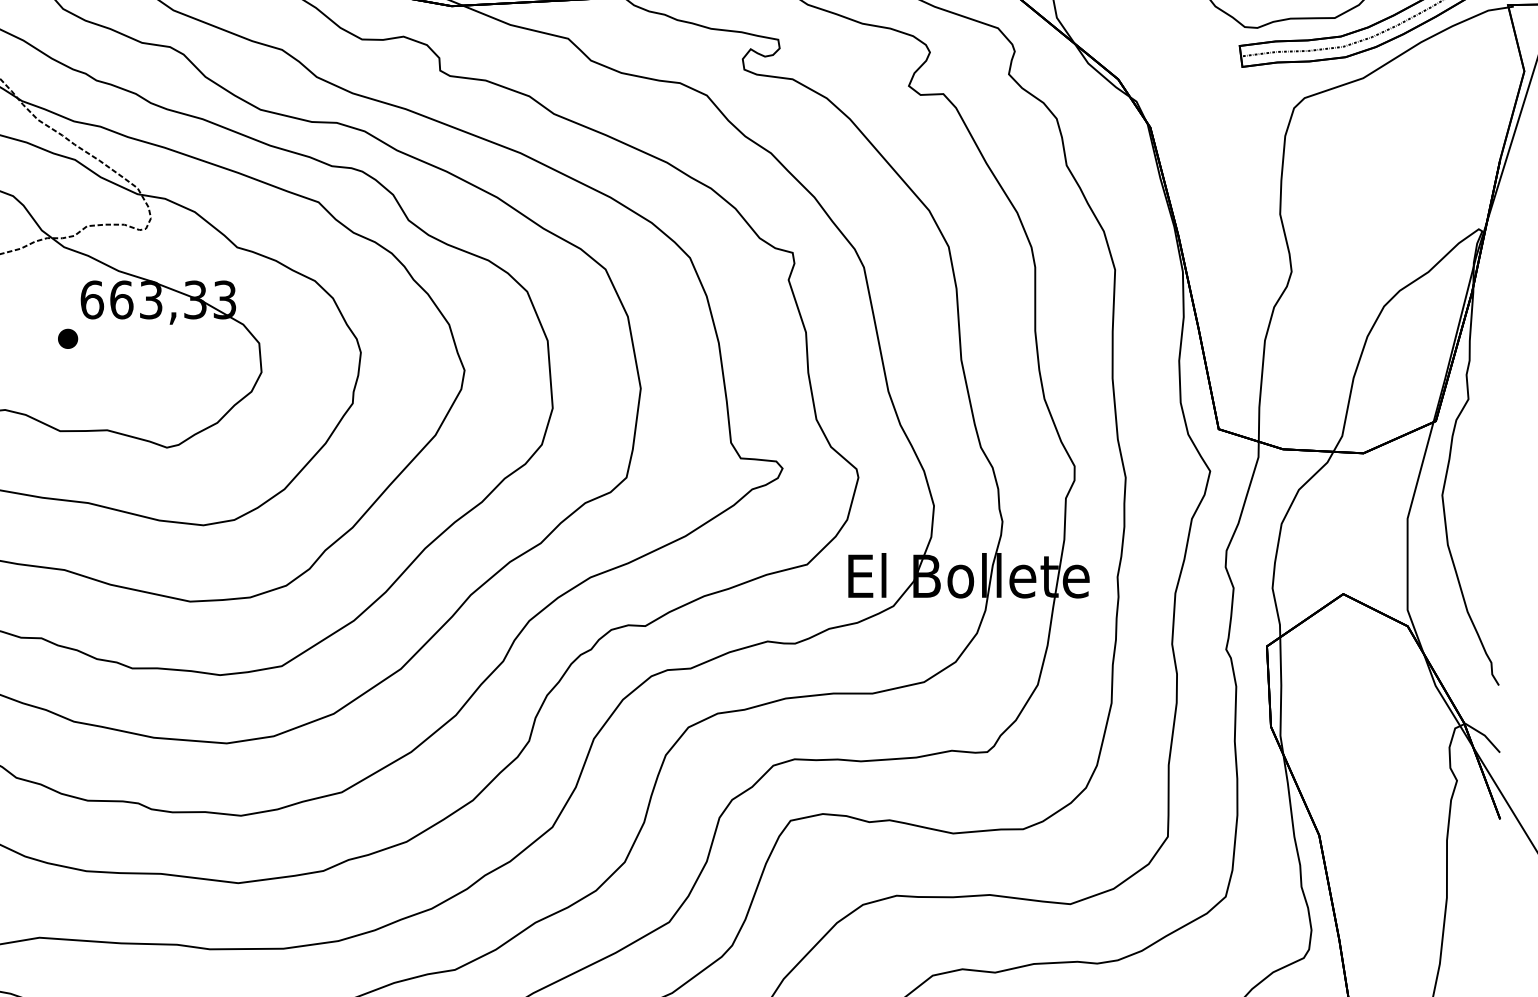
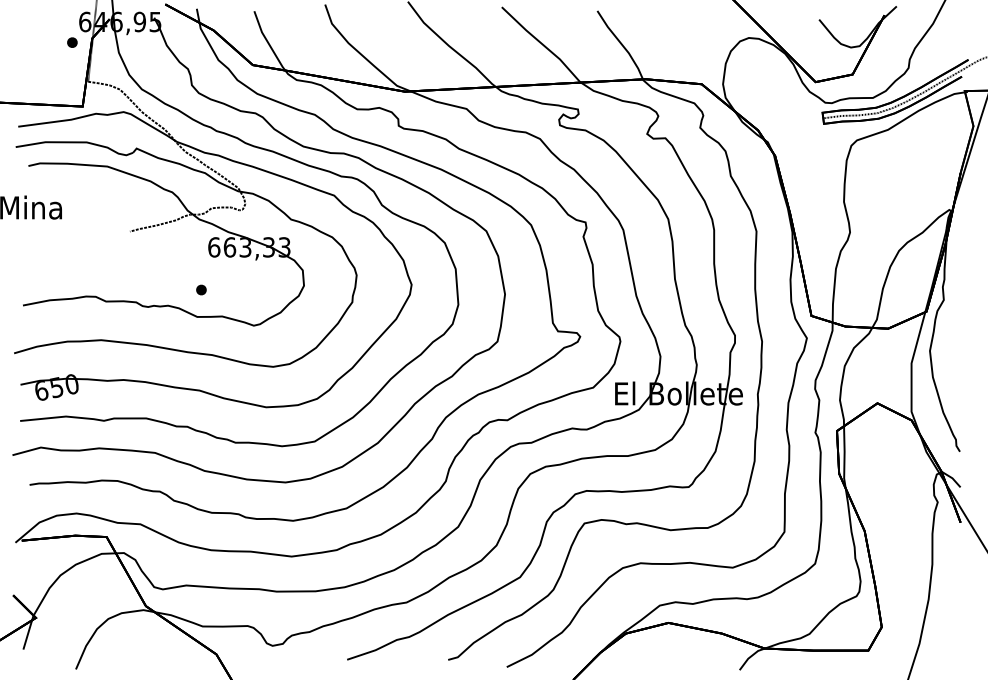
part: (68, 337) -> (201, 289), moved

